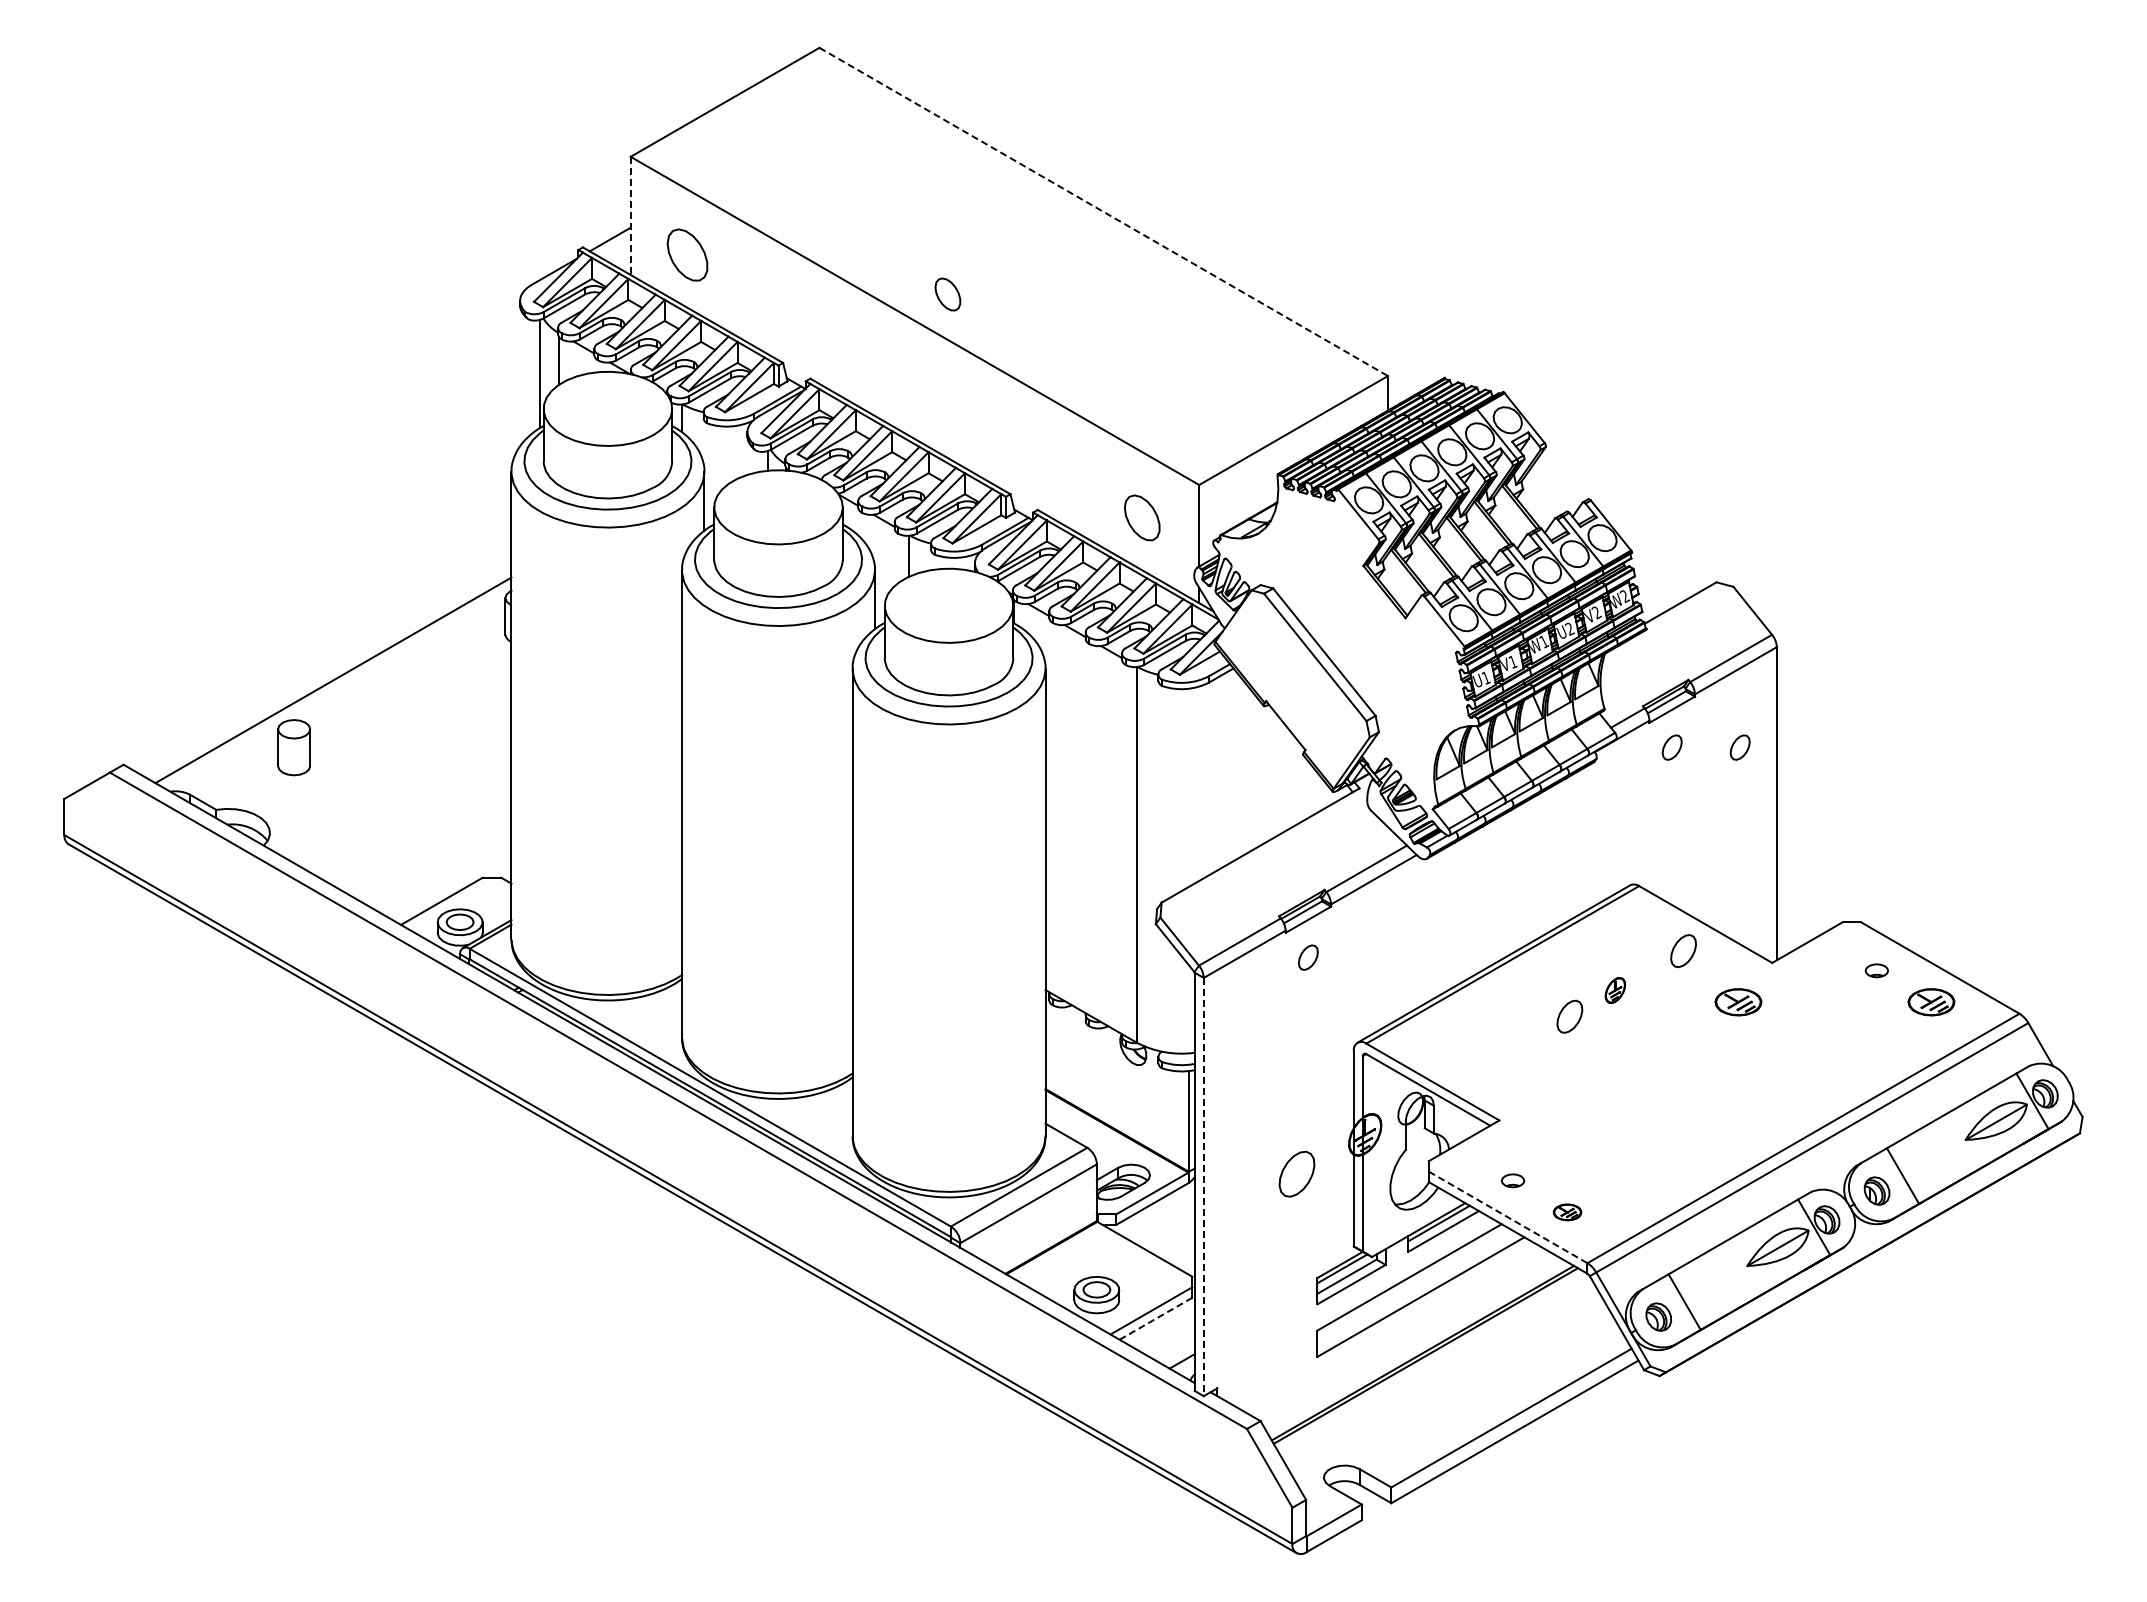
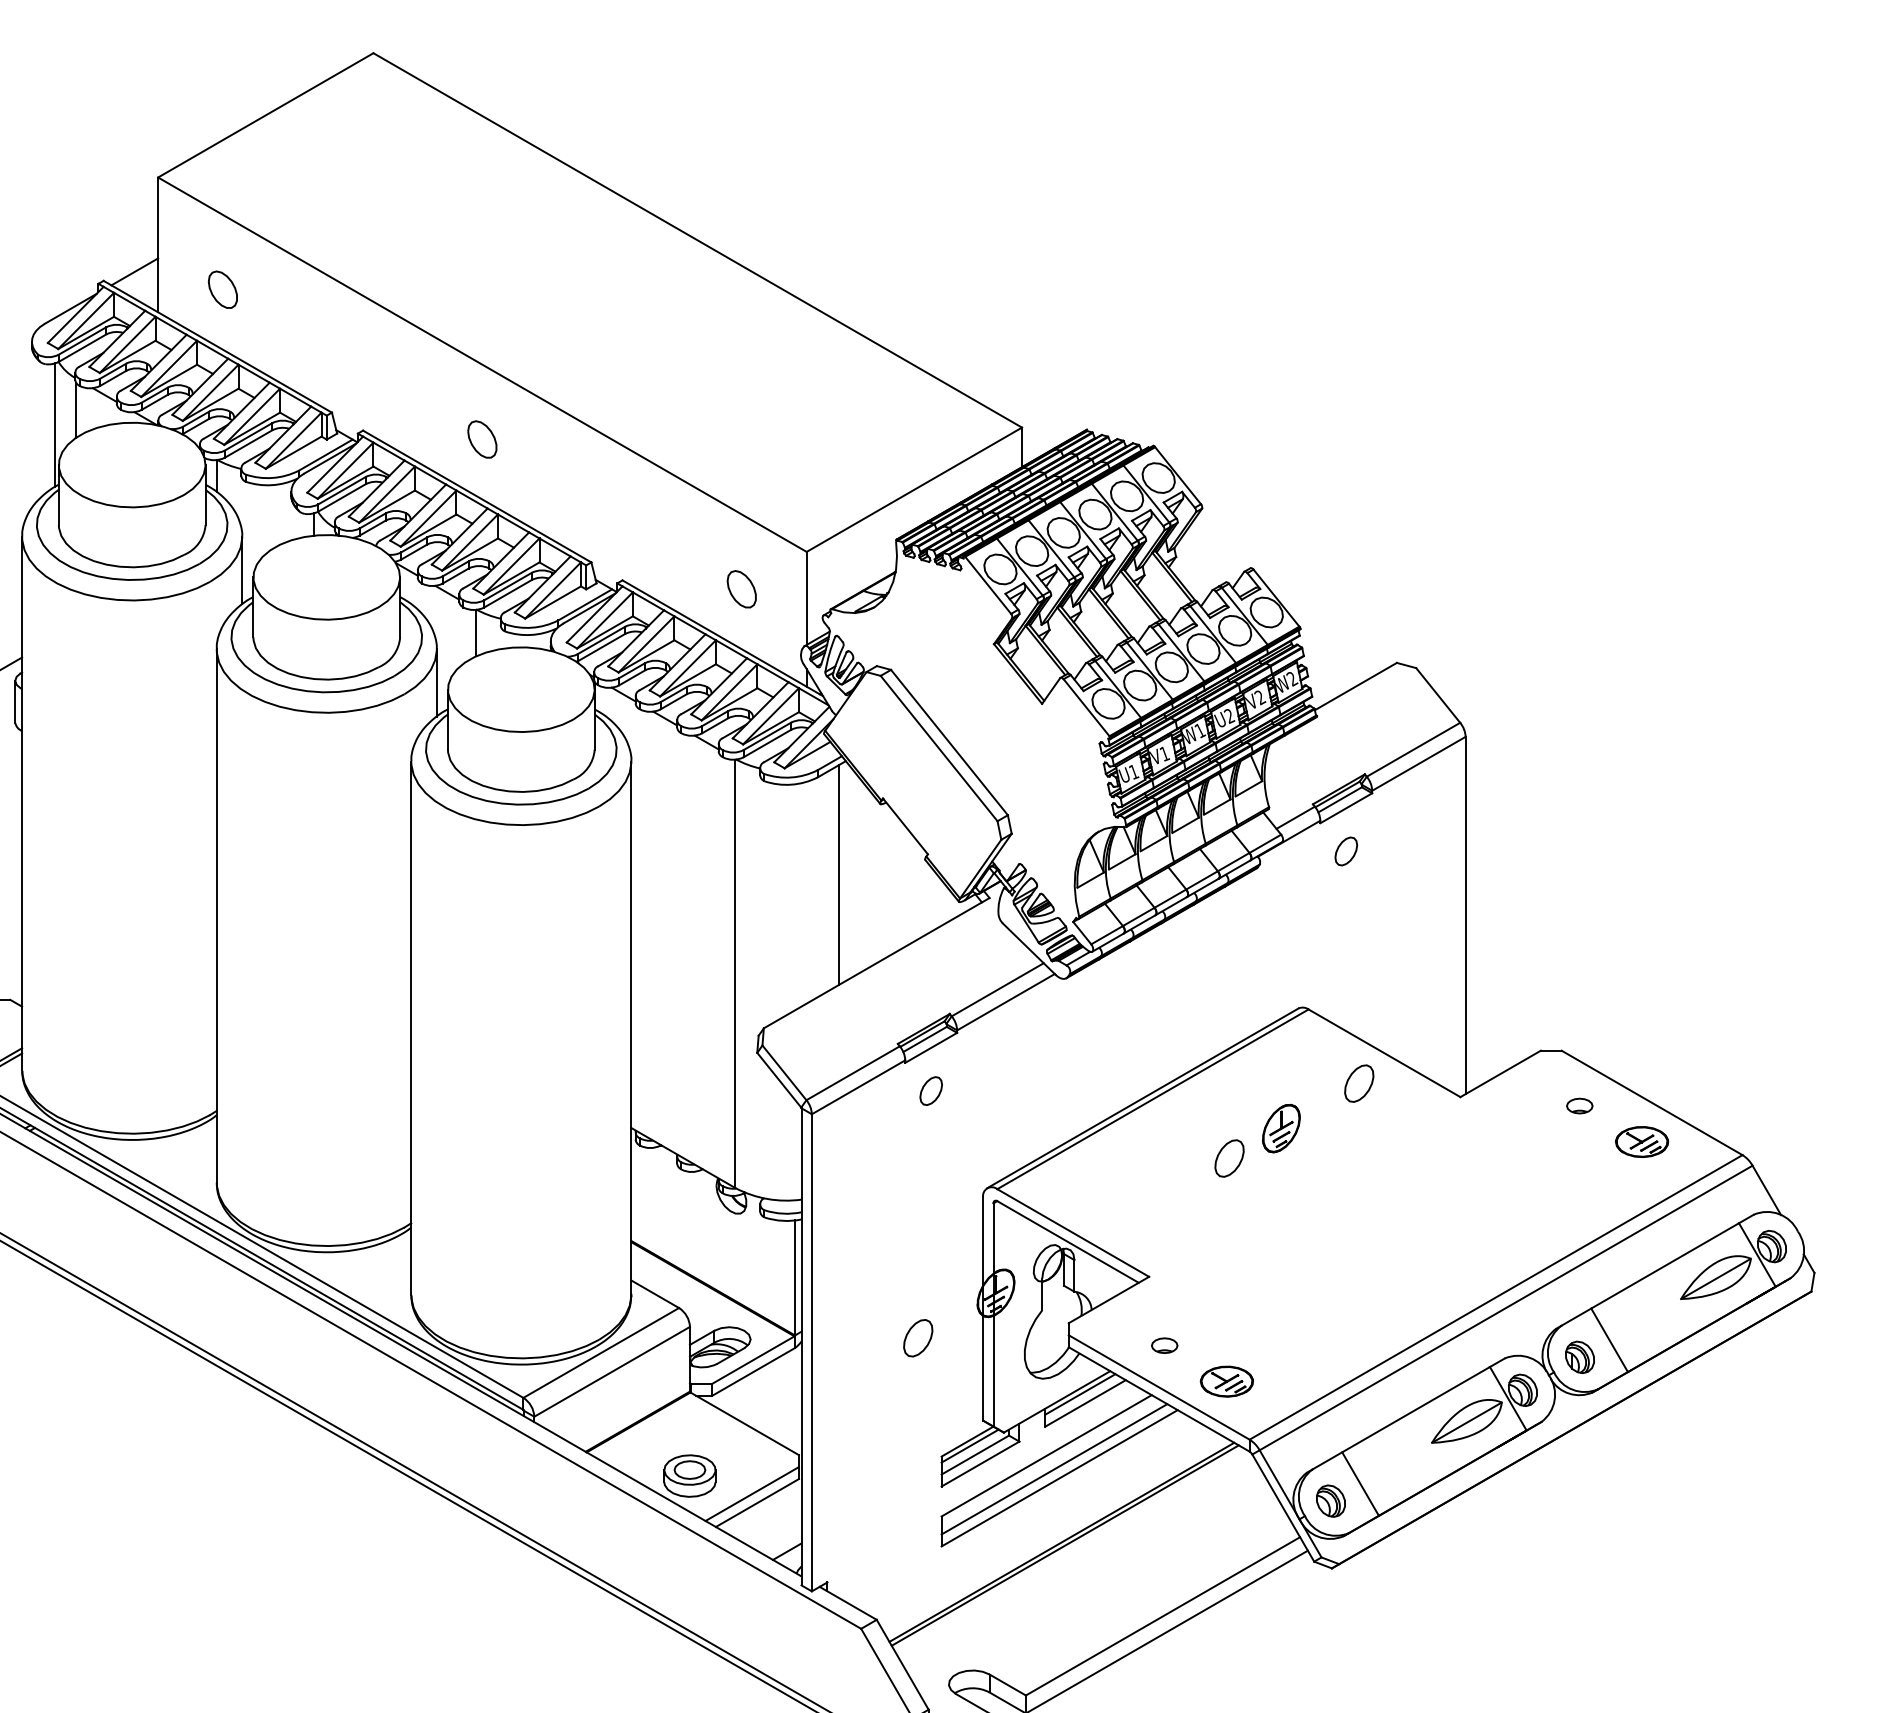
line: (1104, 212) -> (698, 241), dashed -> solid
line: (630, 216) -> (157, 245), dashed -> solid
part: (687, 255) -> (222, 290), size x0.62
part: (947, 294) -> (481, 439), moved
part: (1142, 517) -> (742, 588), size x0.71
part: (1739, 747) -> (1423, 851), removed
line: (1227, 767) -> (838, 874), added
part: (1615, 990) -> (1281, 1128), size x1.67
part: (1738, 1002) -> (1421, 1142), removed
part: (1296, 1174) -> (917, 1338), size x0.71
line: (1203, 1187) -> (811, 1353), dashed -> solid
part: (1567, 1212) -> (1226, 1381), size x1.67
line: (1508, 1217) -> (1159, 1387), dashed -> solid
line: (1416, 1289) -> (1054, 1469), added
line: (1156, 1318) -> (757, 1502), dashed -> solid

